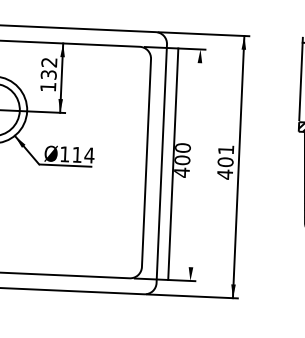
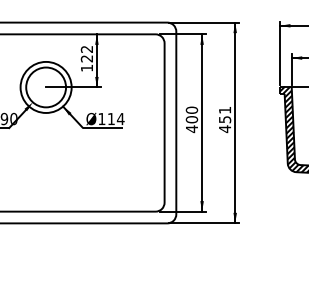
text: (49, 74) -> (87, 58), 132 -> 122
text: (224, 161) -> (224, 119), 401 -> 451
line: (173, 163) -> (202, 122), moved

